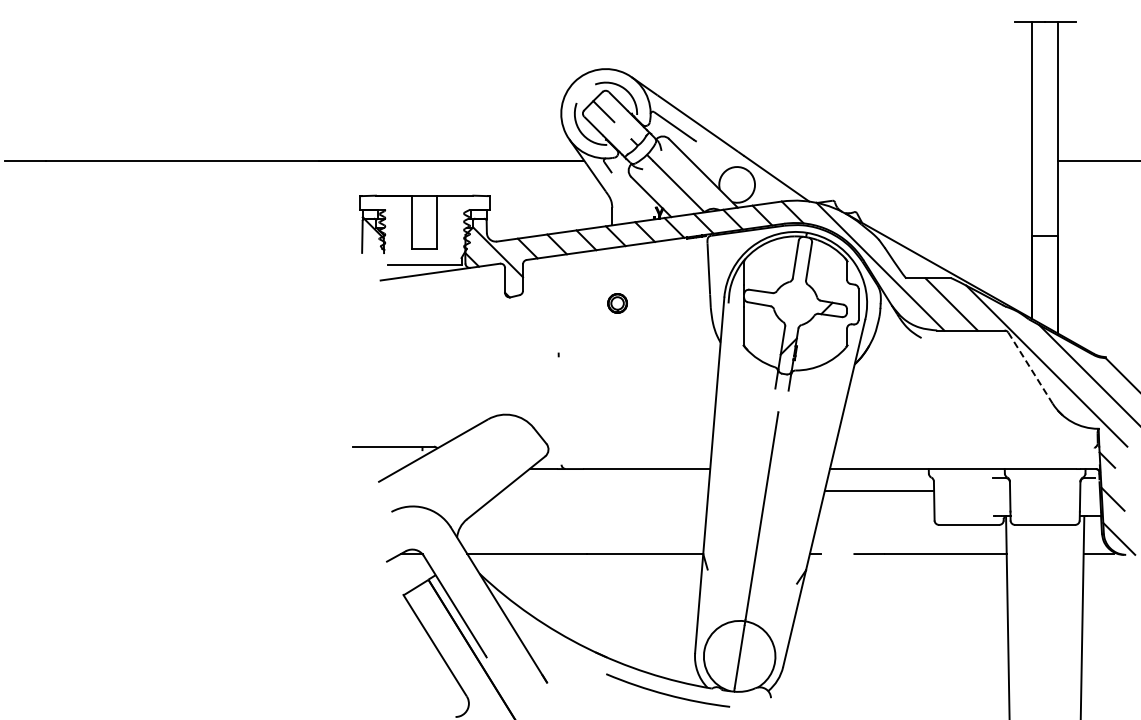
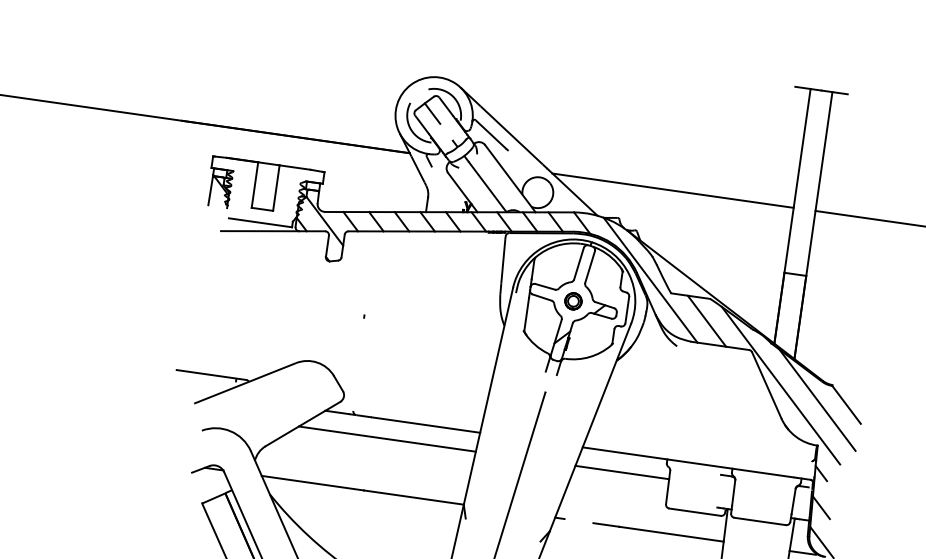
line: (891, 160) -> (673, 190), added
part: (617, 303) -> (573, 301), moved
line: (1030, 368) -> (766, 385), dashed -> solid
line: (604, 491) -> (386, 439), added

